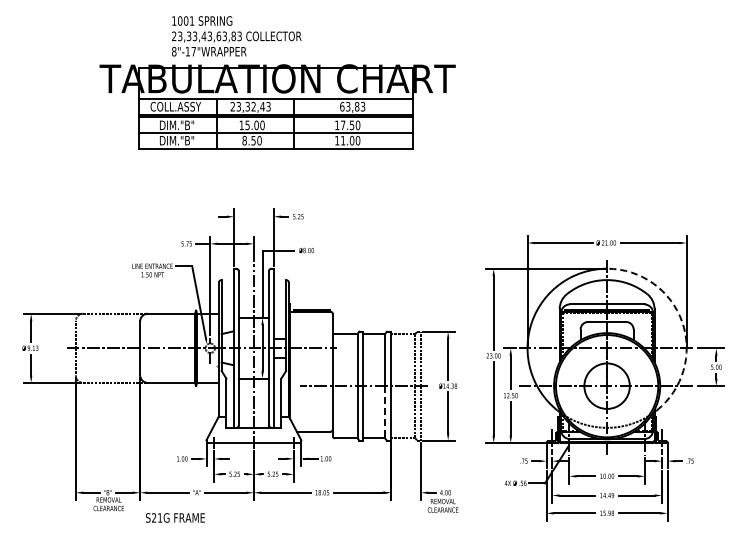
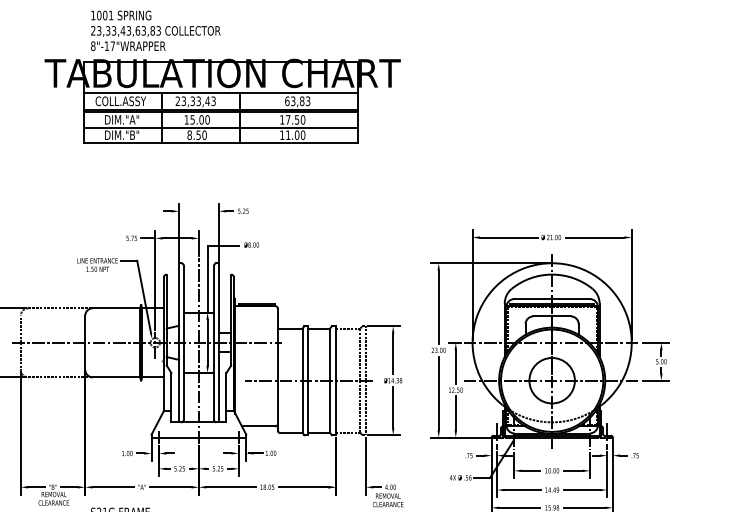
text: (236, 36) -> (155, 31), moved
text: (253, 107) -> (198, 102), 23,32,43 -> 23,33,43
text: (187, 125) -> (132, 120), DIM."B" -> DIM."A"
arc: (682, 321) -> (627, 316), dashed -> solid
line: (385, 412) -> (330, 407), dashed -> solid

